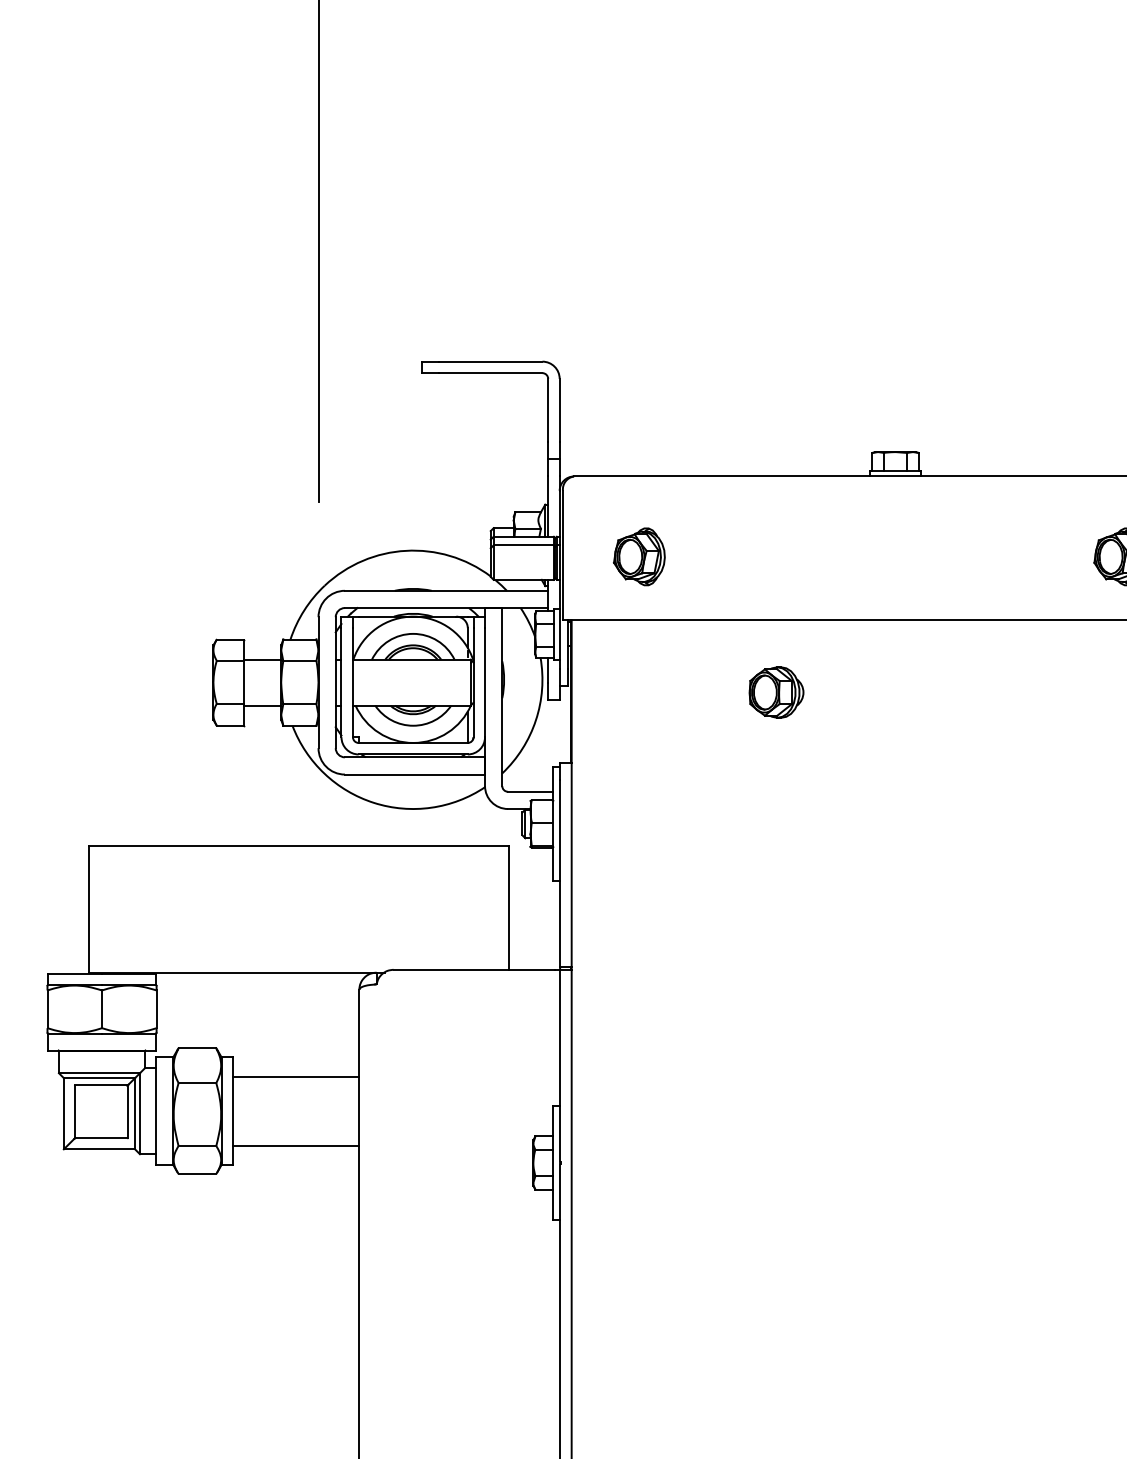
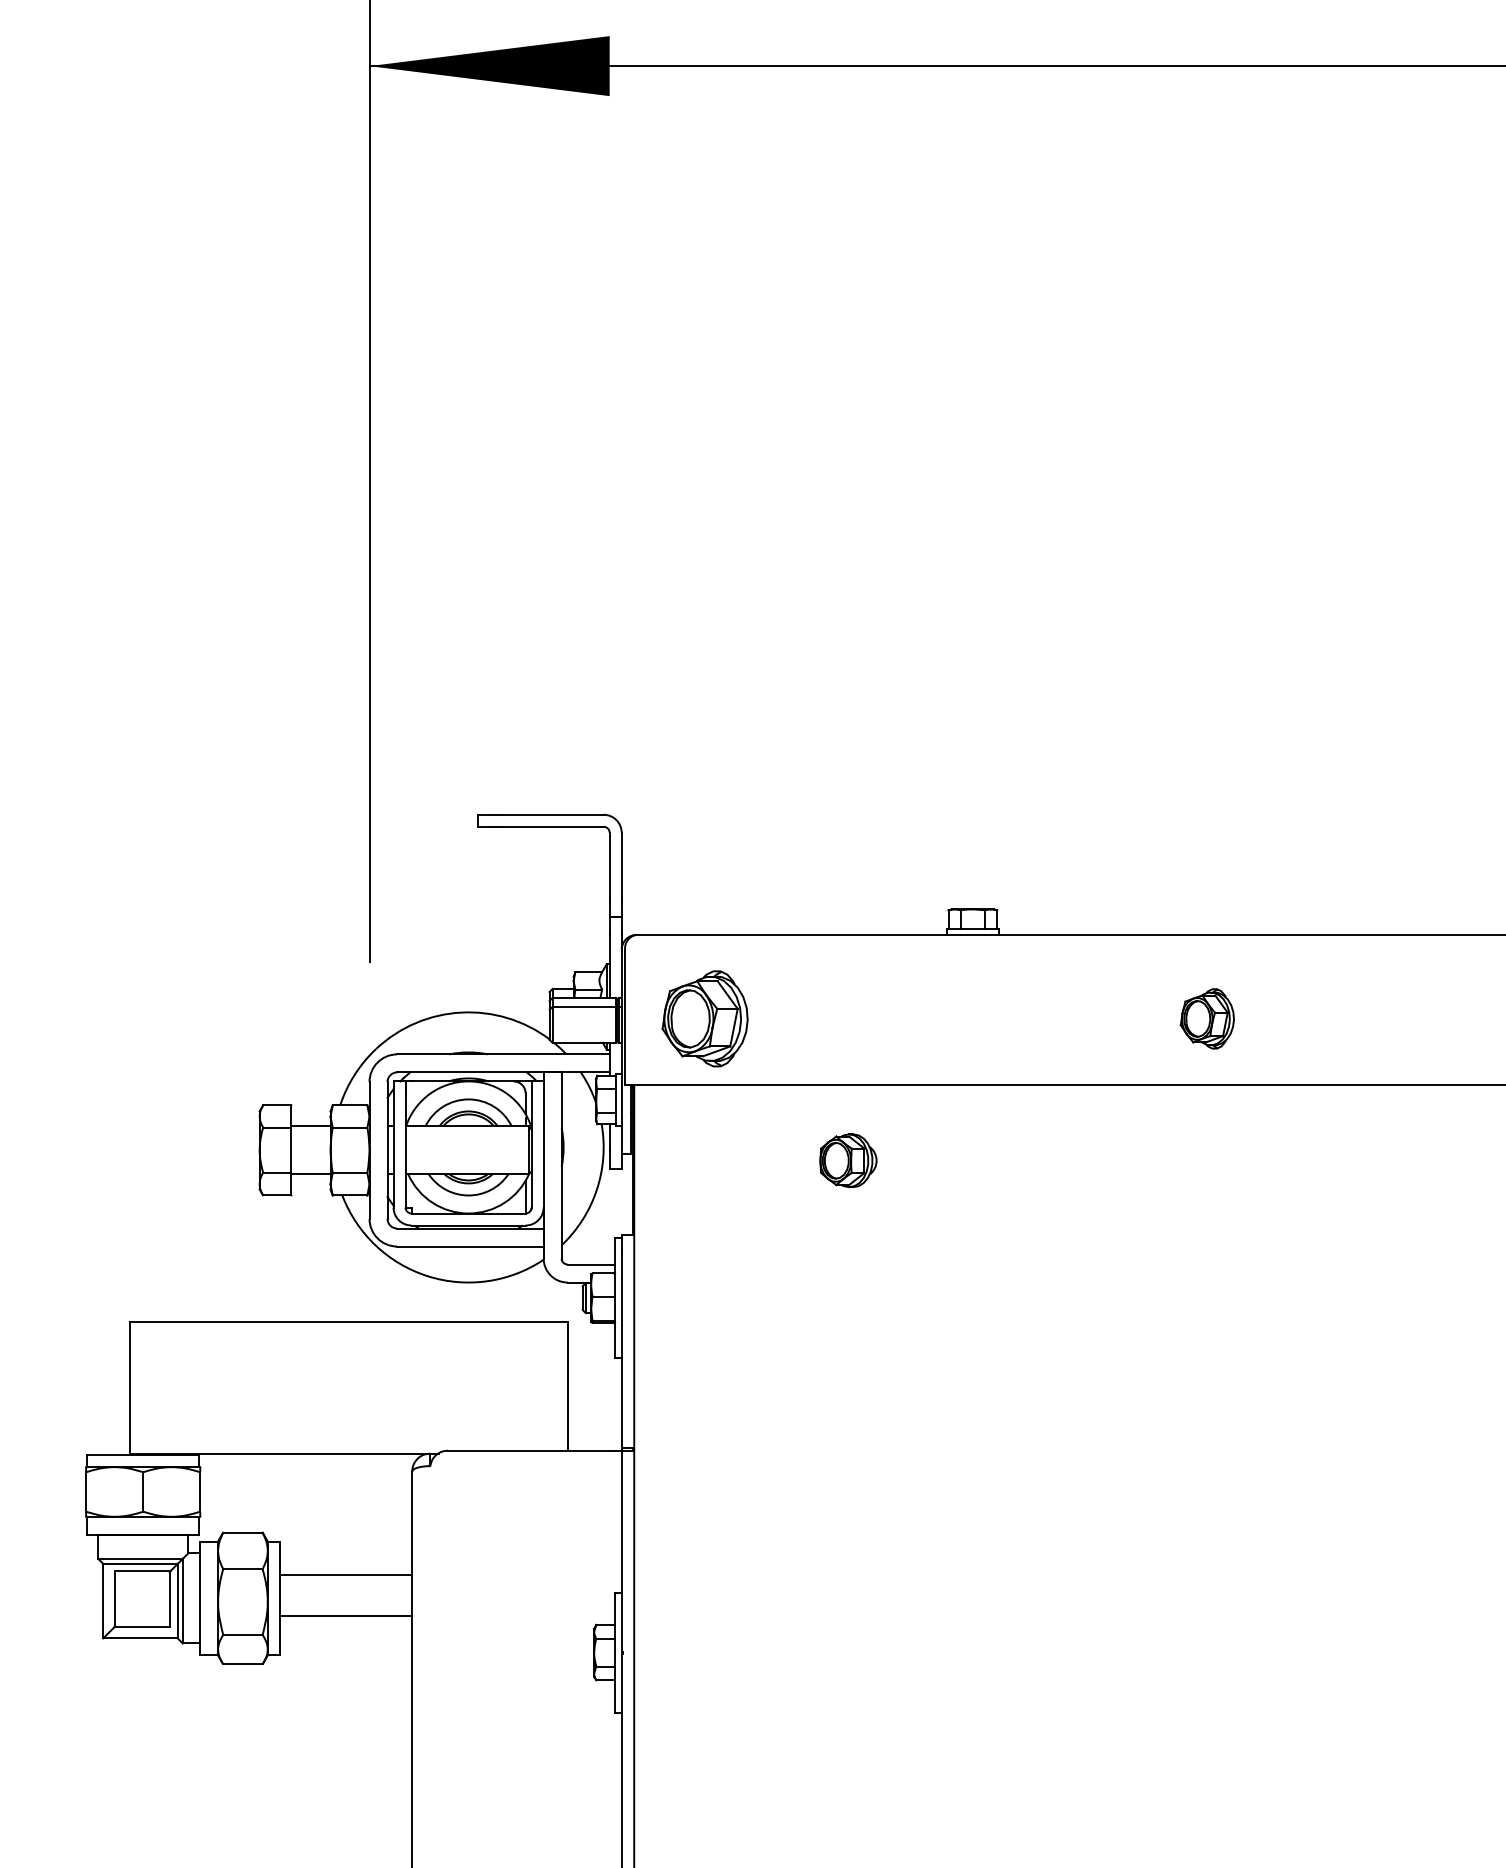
part: (638, 556) -> (704, 1018), size x1.6
line: (296, 1076) -> (346, 1616), moved
line: (296, 1145) -> (346, 1575), moved

